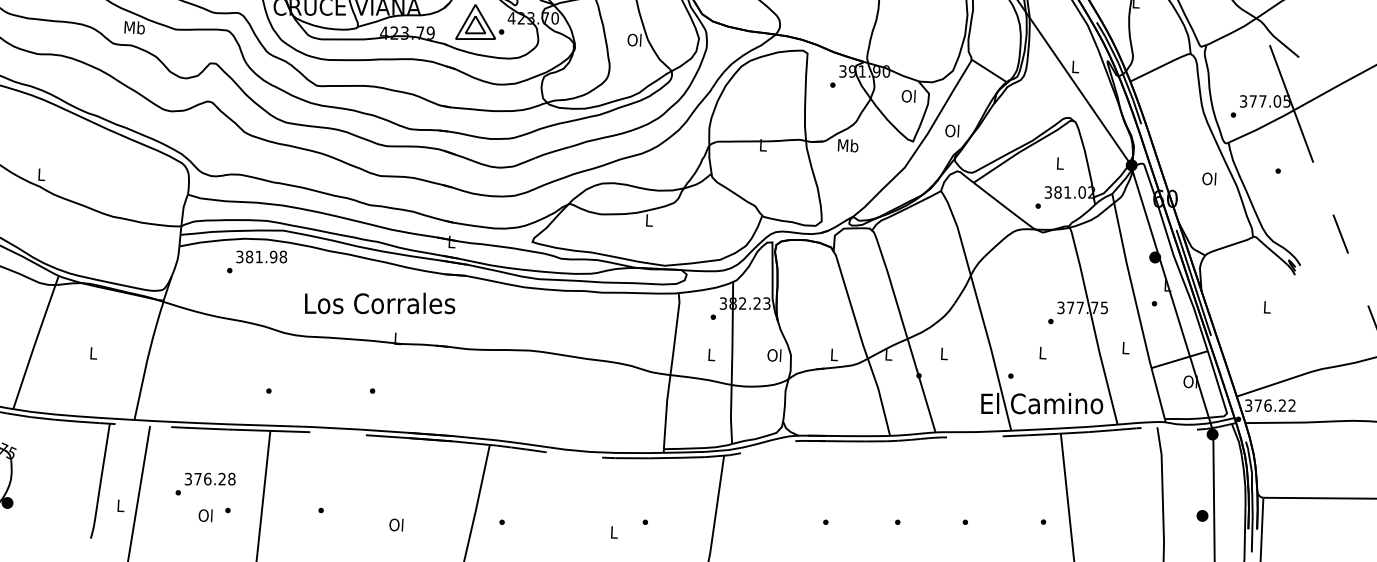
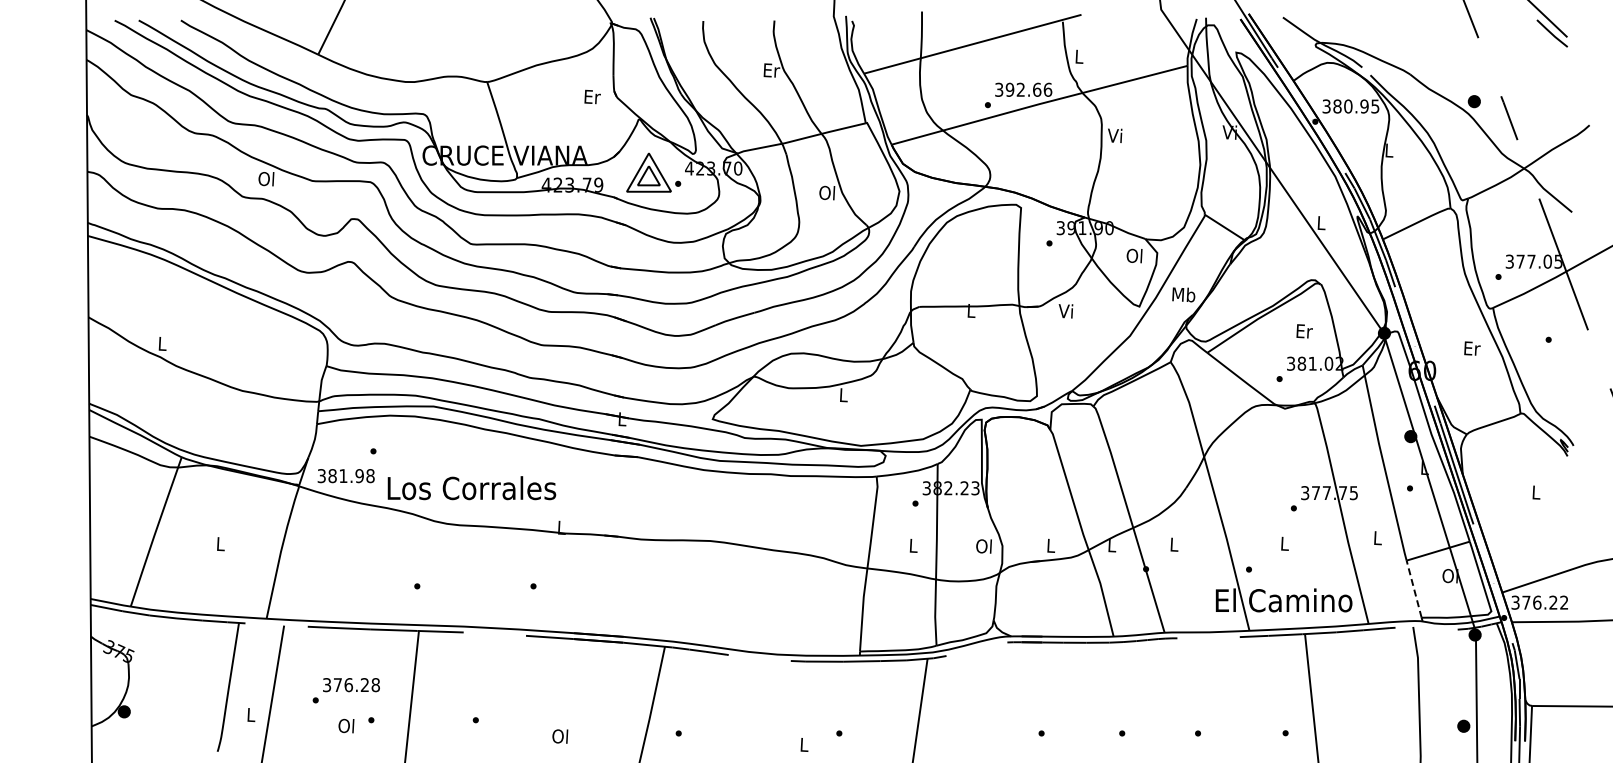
text: (134, 27) -> (266, 178), Mb -> Ol
text: (952, 130) -> (1183, 294), Ol -> Mb
text: (848, 145) -> (1066, 311), Mb -> Vi
text: (1060, 163) -> (1304, 331), L -> Er
text: (1209, 178) -> (1471, 348), Ol -> Er
text: (261, 257) -> (345, 476), moved
text: (379, 303) -> (471, 488), moved
line: (1158, 393) -> (1414, 589), solid -> dashed

